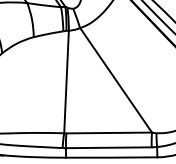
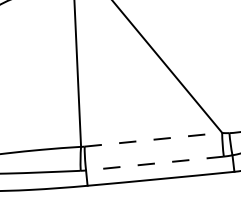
line: (109, 132) -> (153, 138), solid -> dashed
line: (108, 147) -> (154, 163), solid -> dashed

